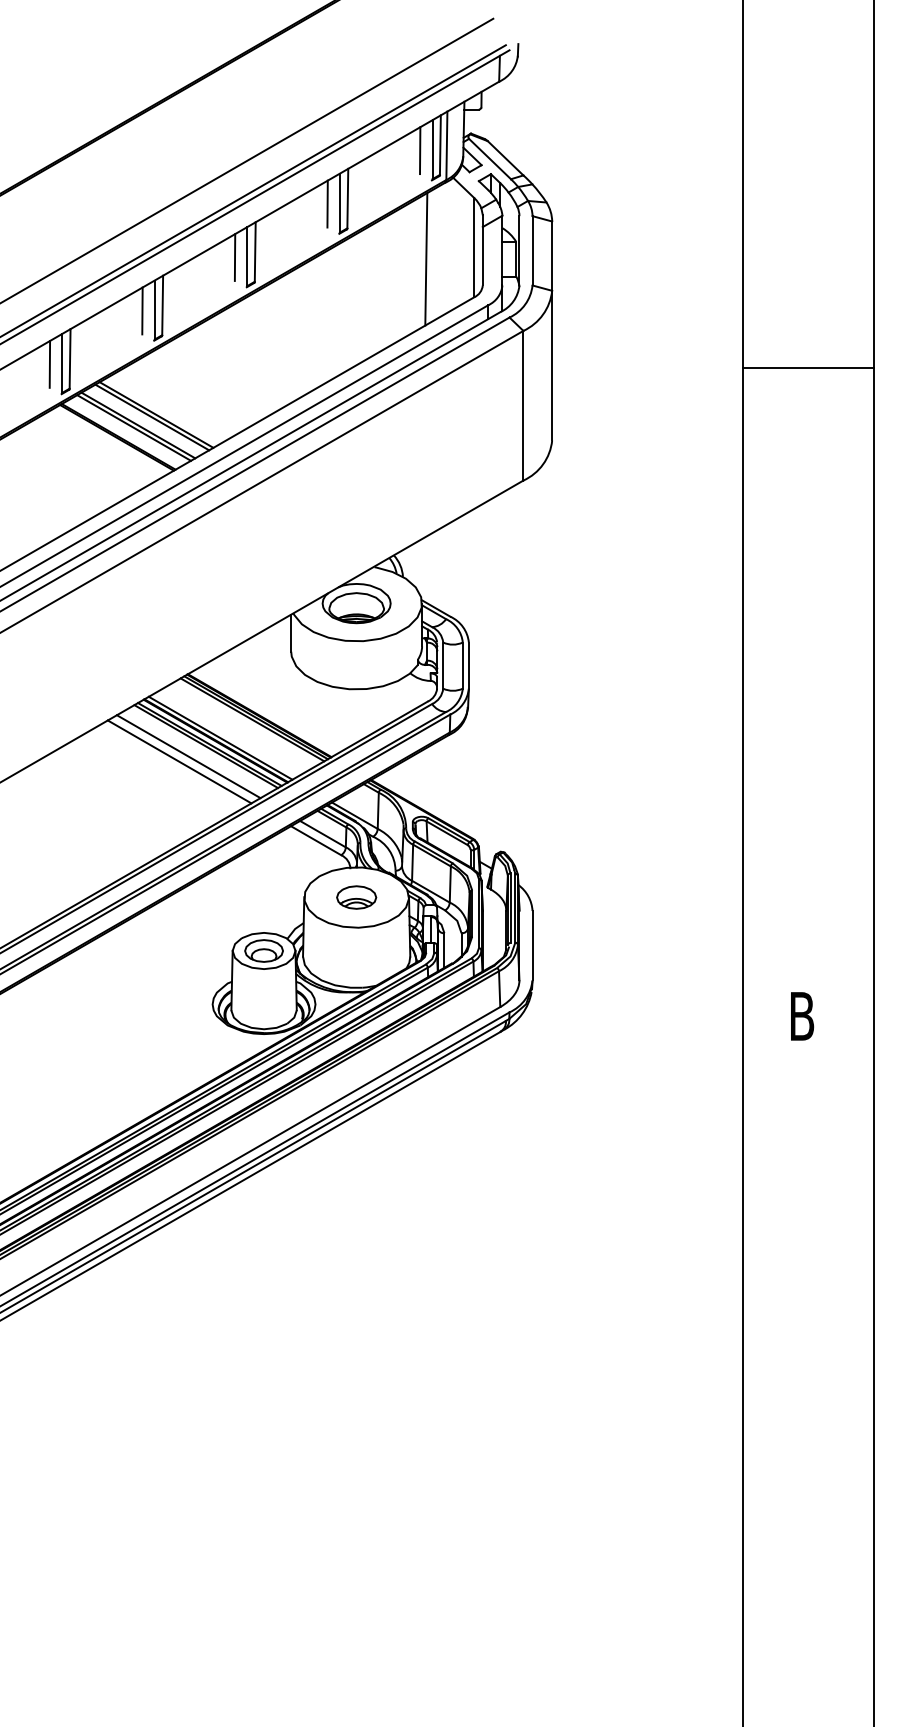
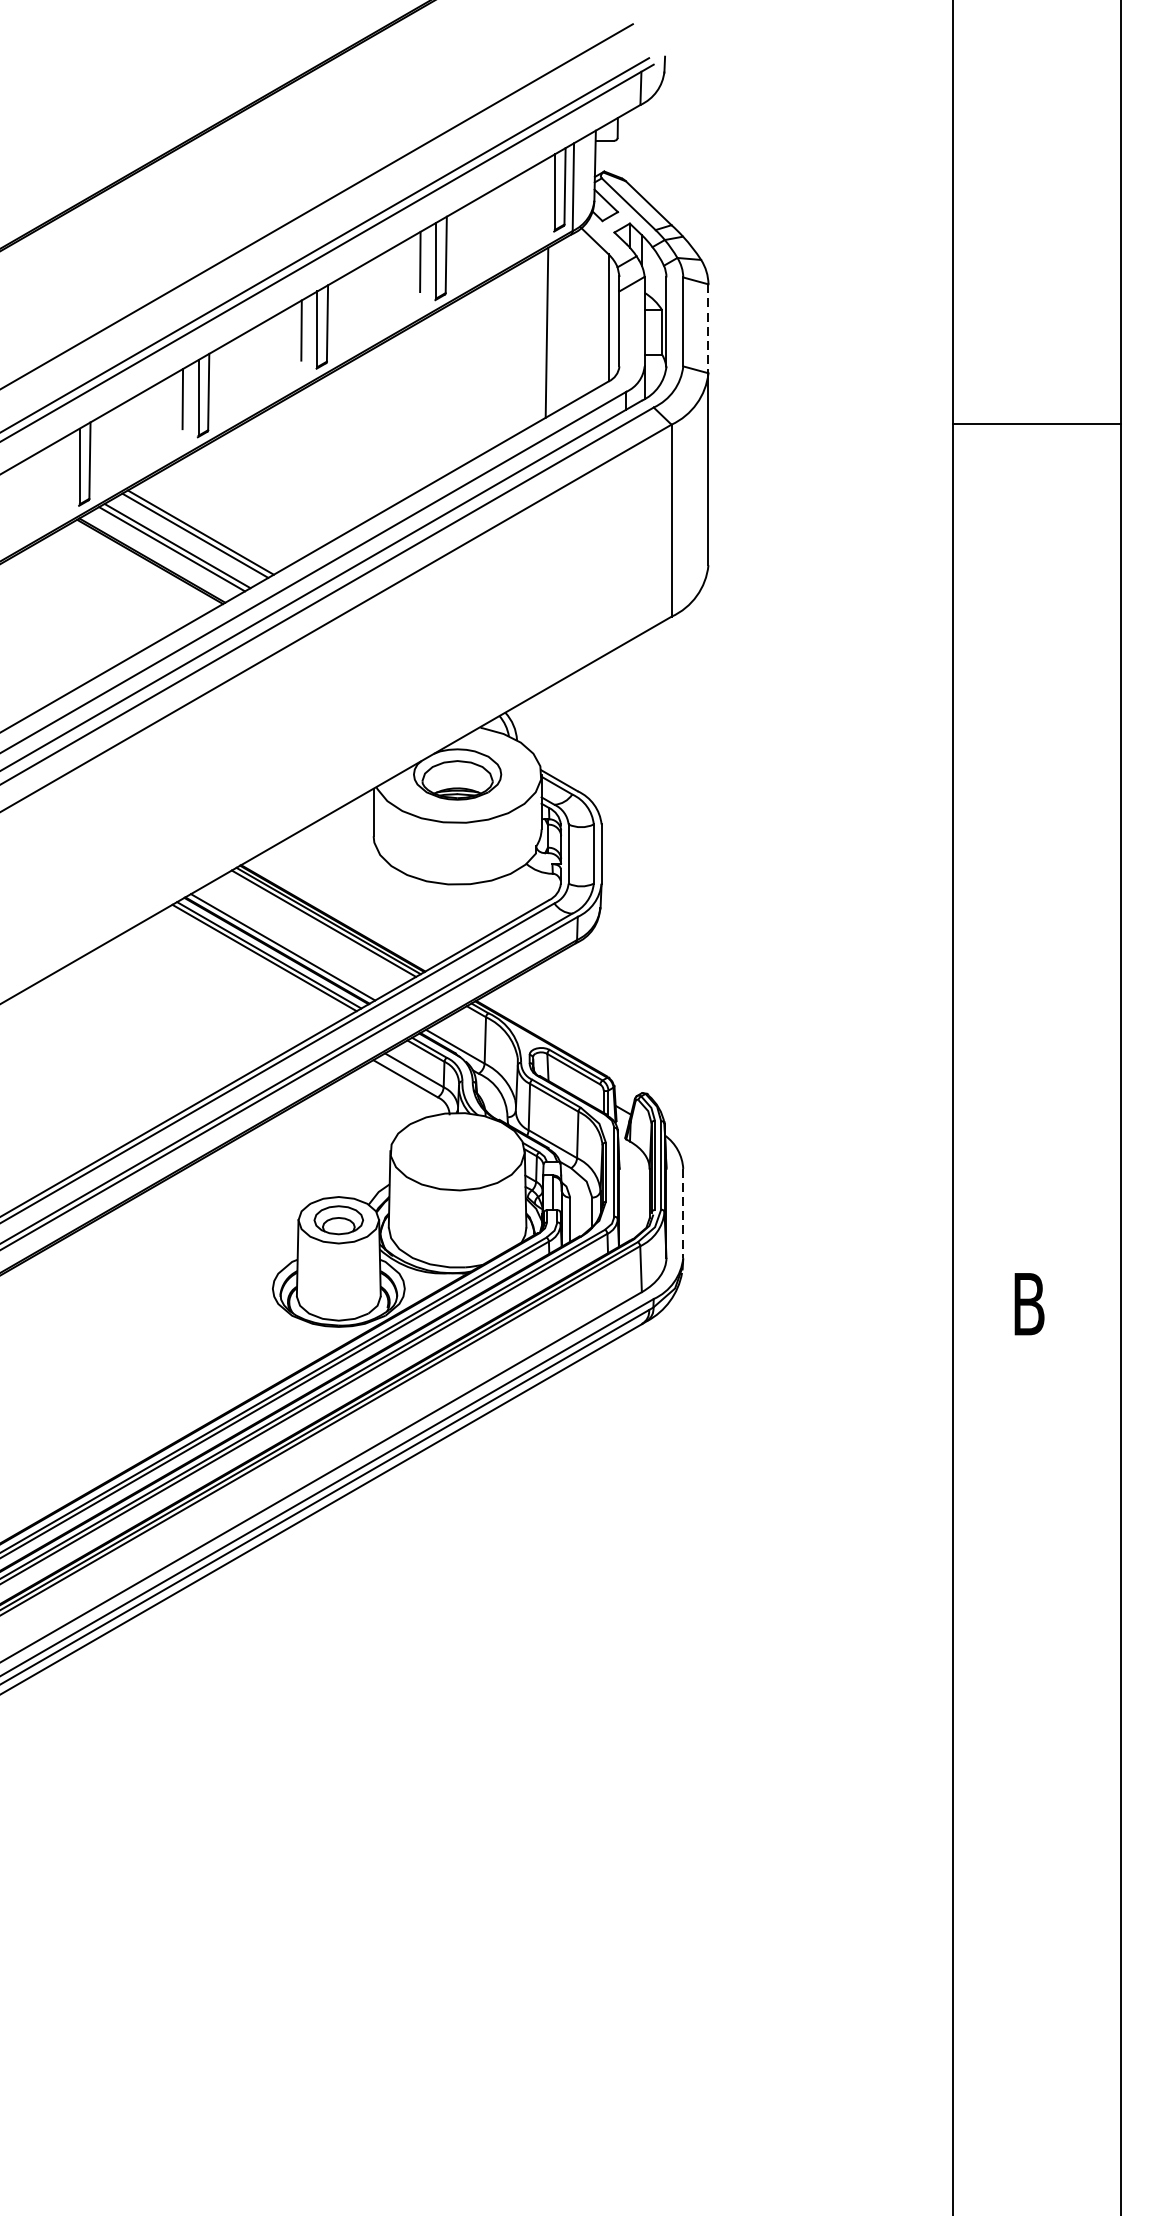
line: (420, 150) -> (539, 193), removed
line: (552, 256) -> (708, 329), solid -> dashed
line: (49, 363) -> (63, 466), removed
line: (807, 368) -> (1036, 424), moved
line: (188, 756) -> (241, 970), removed
line: (179, 761) -> (230, 977), removed
part: (356, 897) -> (457, 1151), removed
line: (532, 945) -> (683, 1213), solid -> dashed

